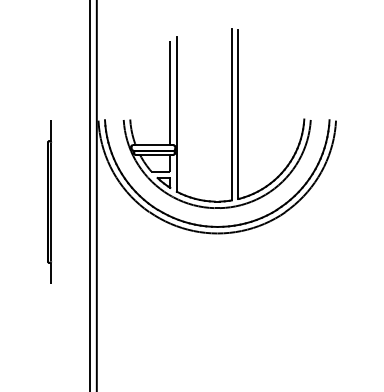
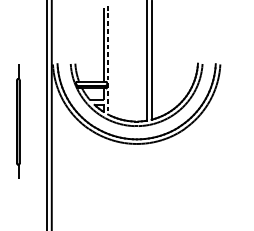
line: (176, 115) -> (107, 60), solid -> dashed

